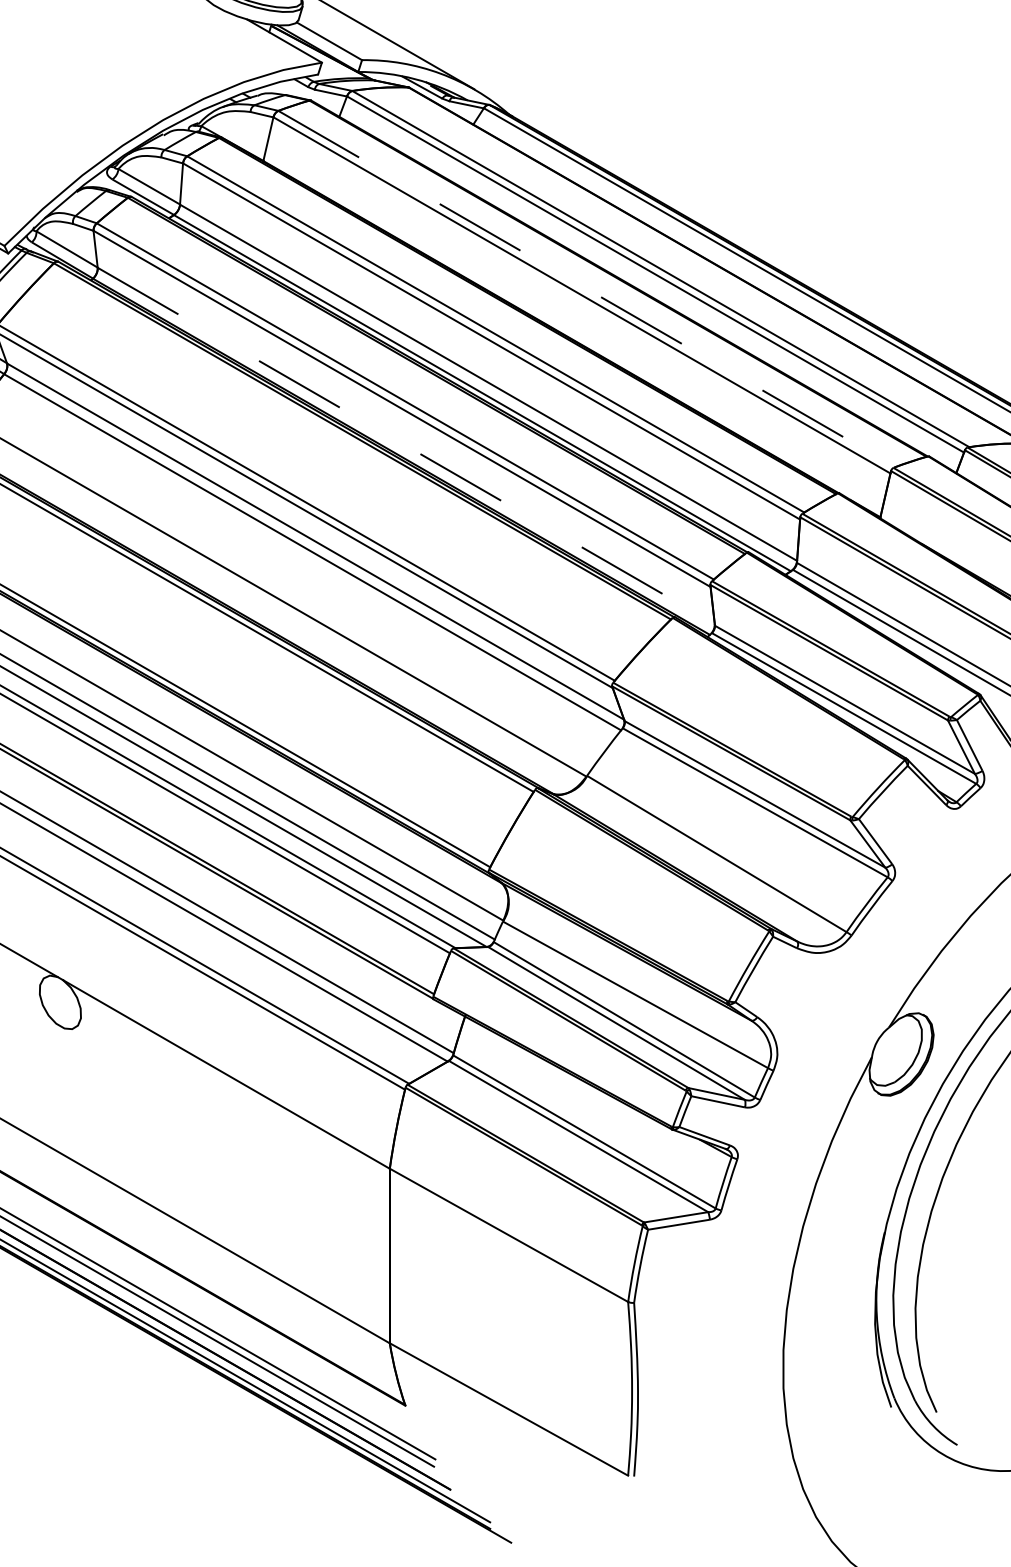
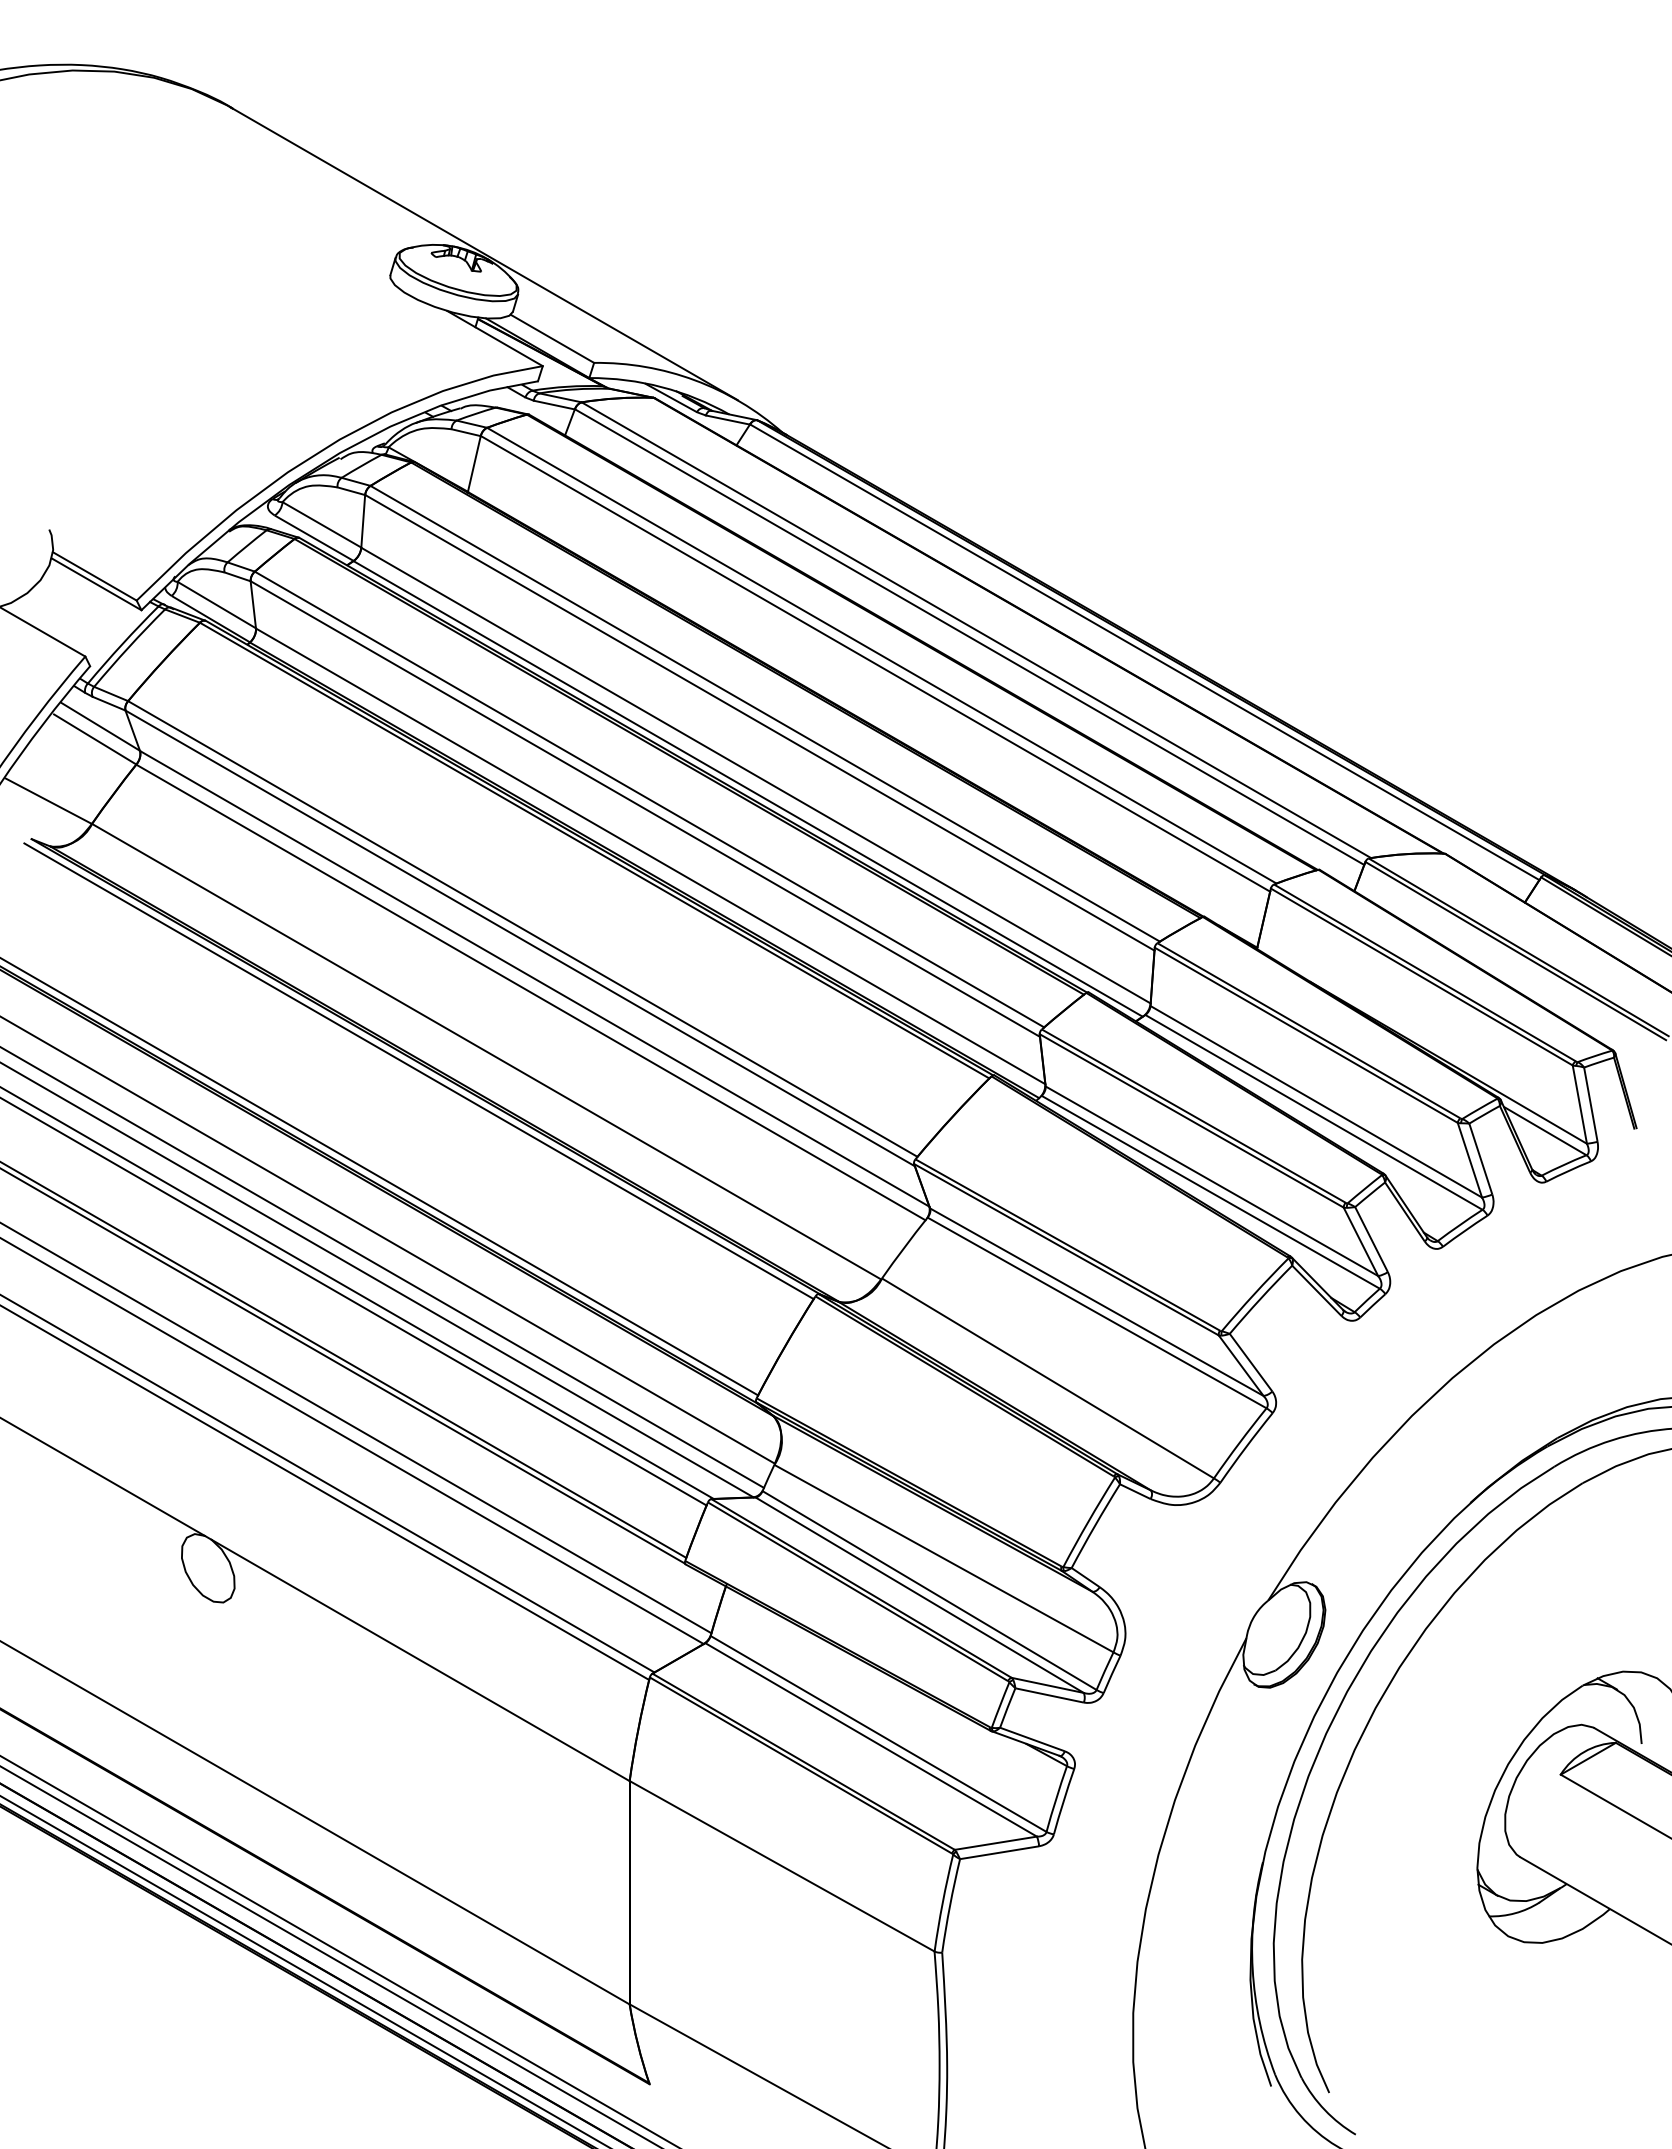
line: (586, 288) -> (881, 655), dashed -> solid
line: (406, 445) -> (650, 856), dashed -> solid

